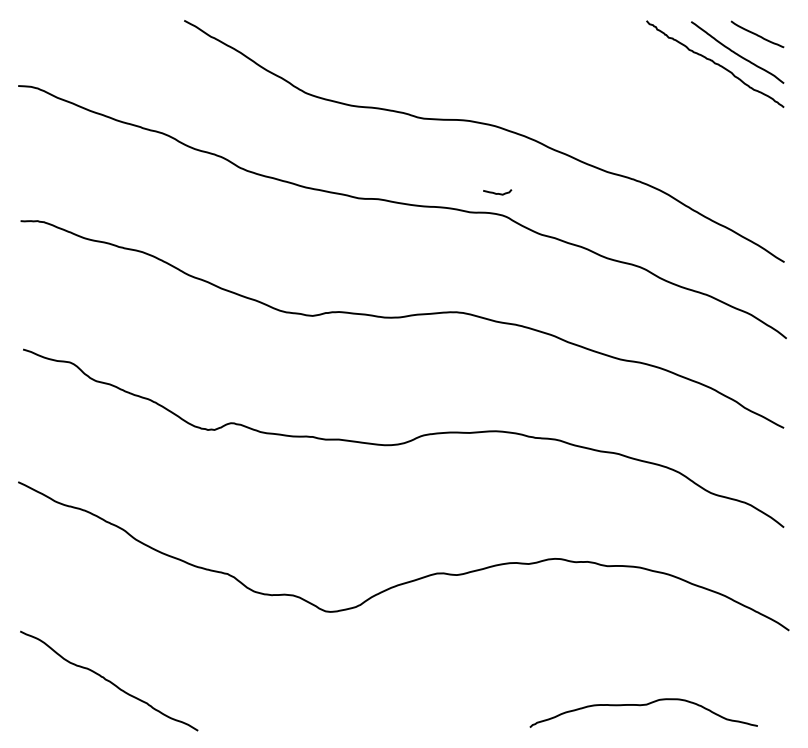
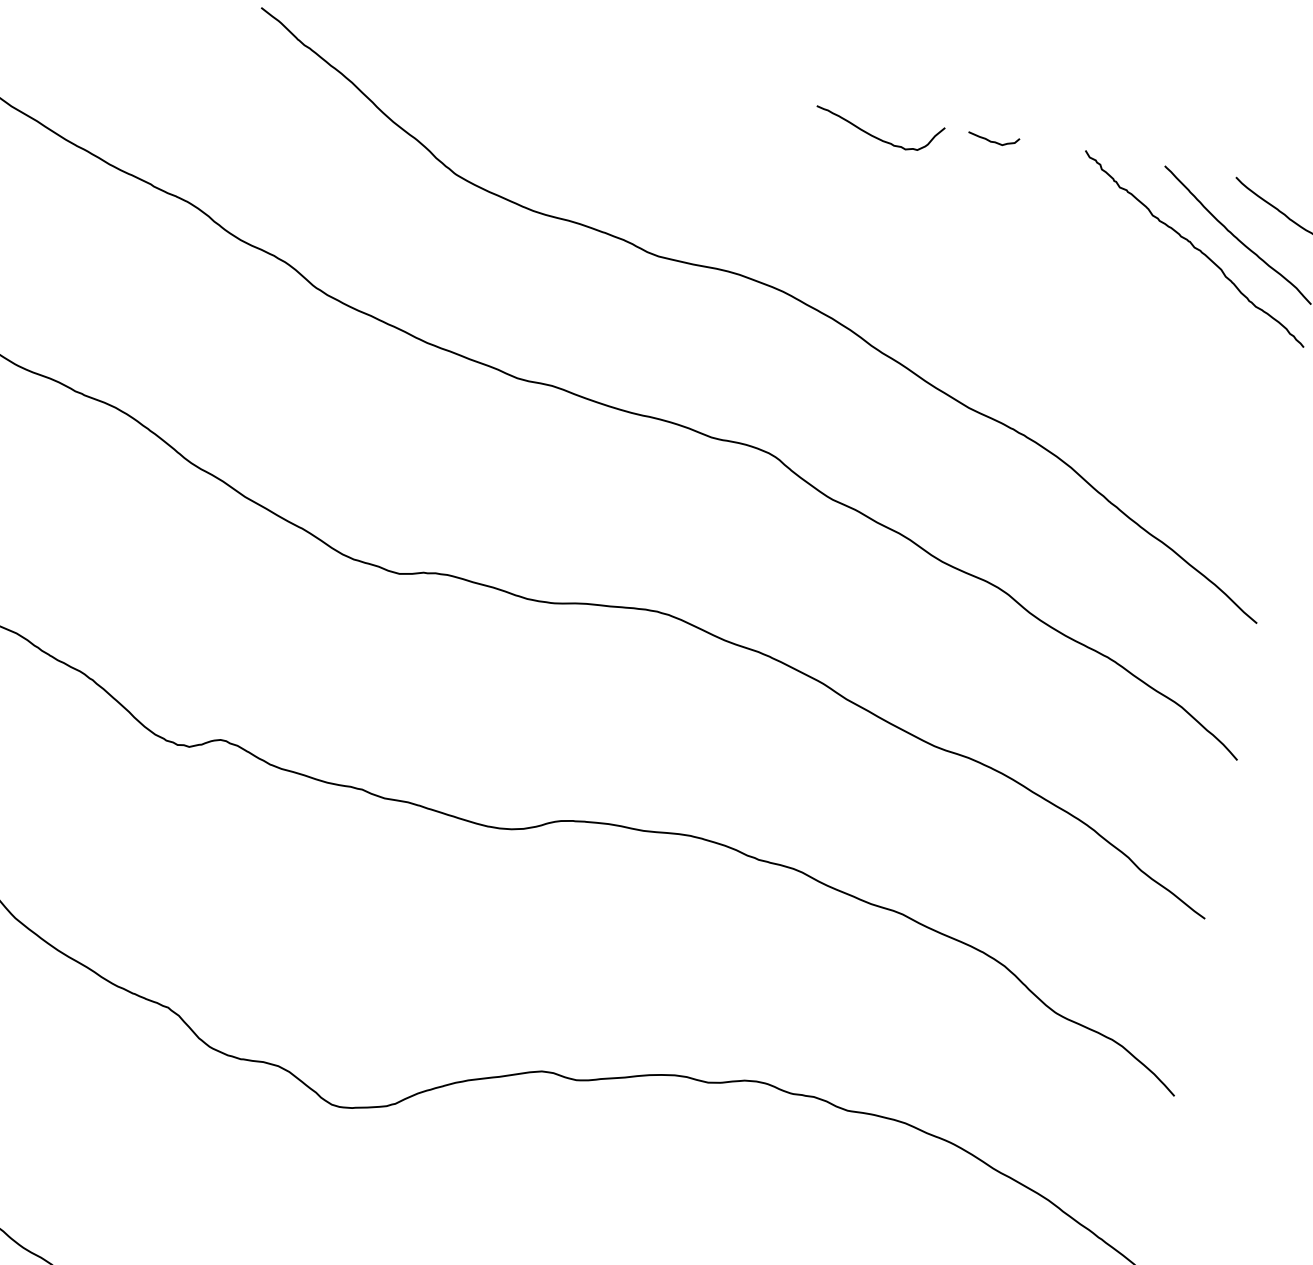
curve: (531, 32) -> (876, 135), added
curve: (497, 193) -> (993, 141), moved

